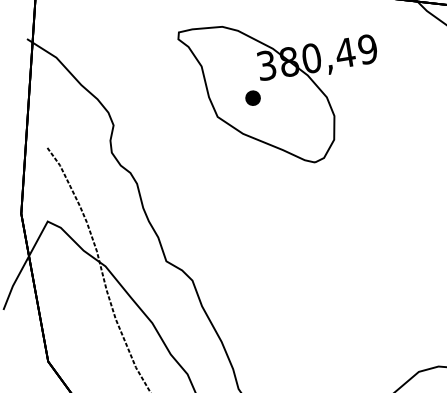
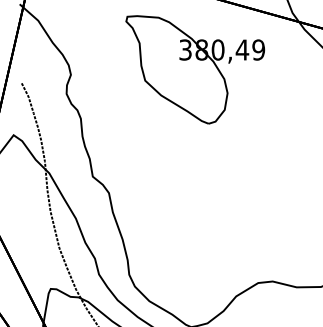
part: (251, 98) -> (171, 71), removed

